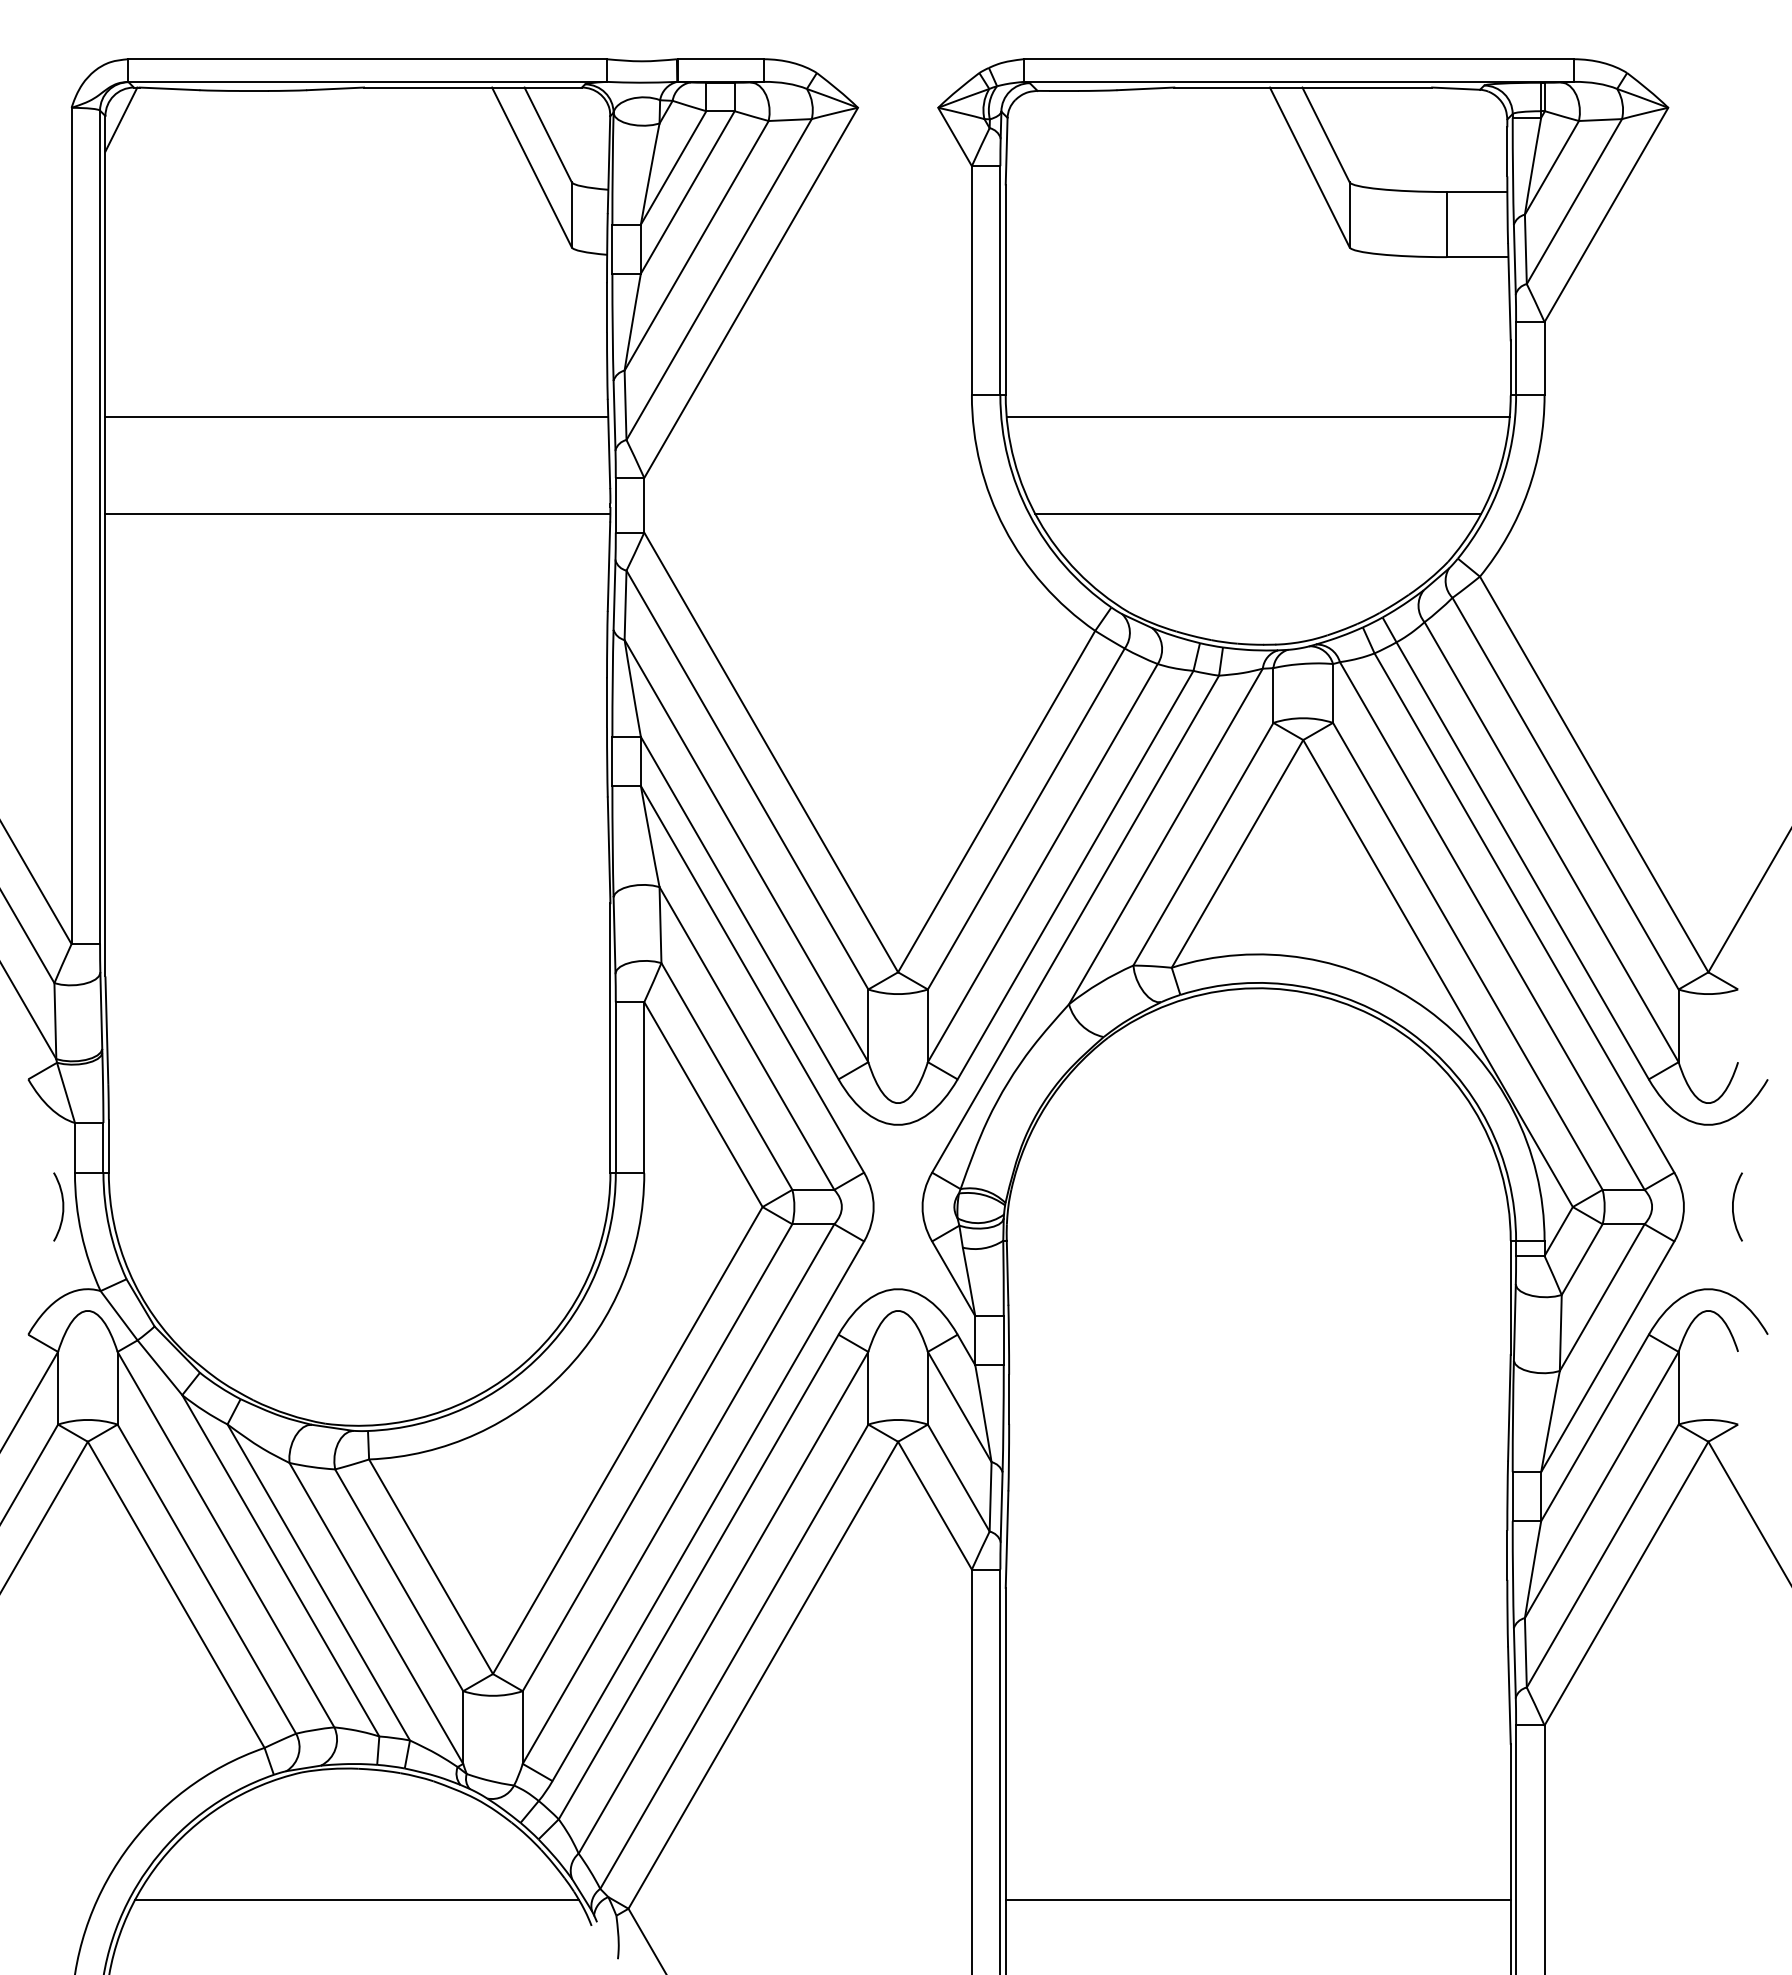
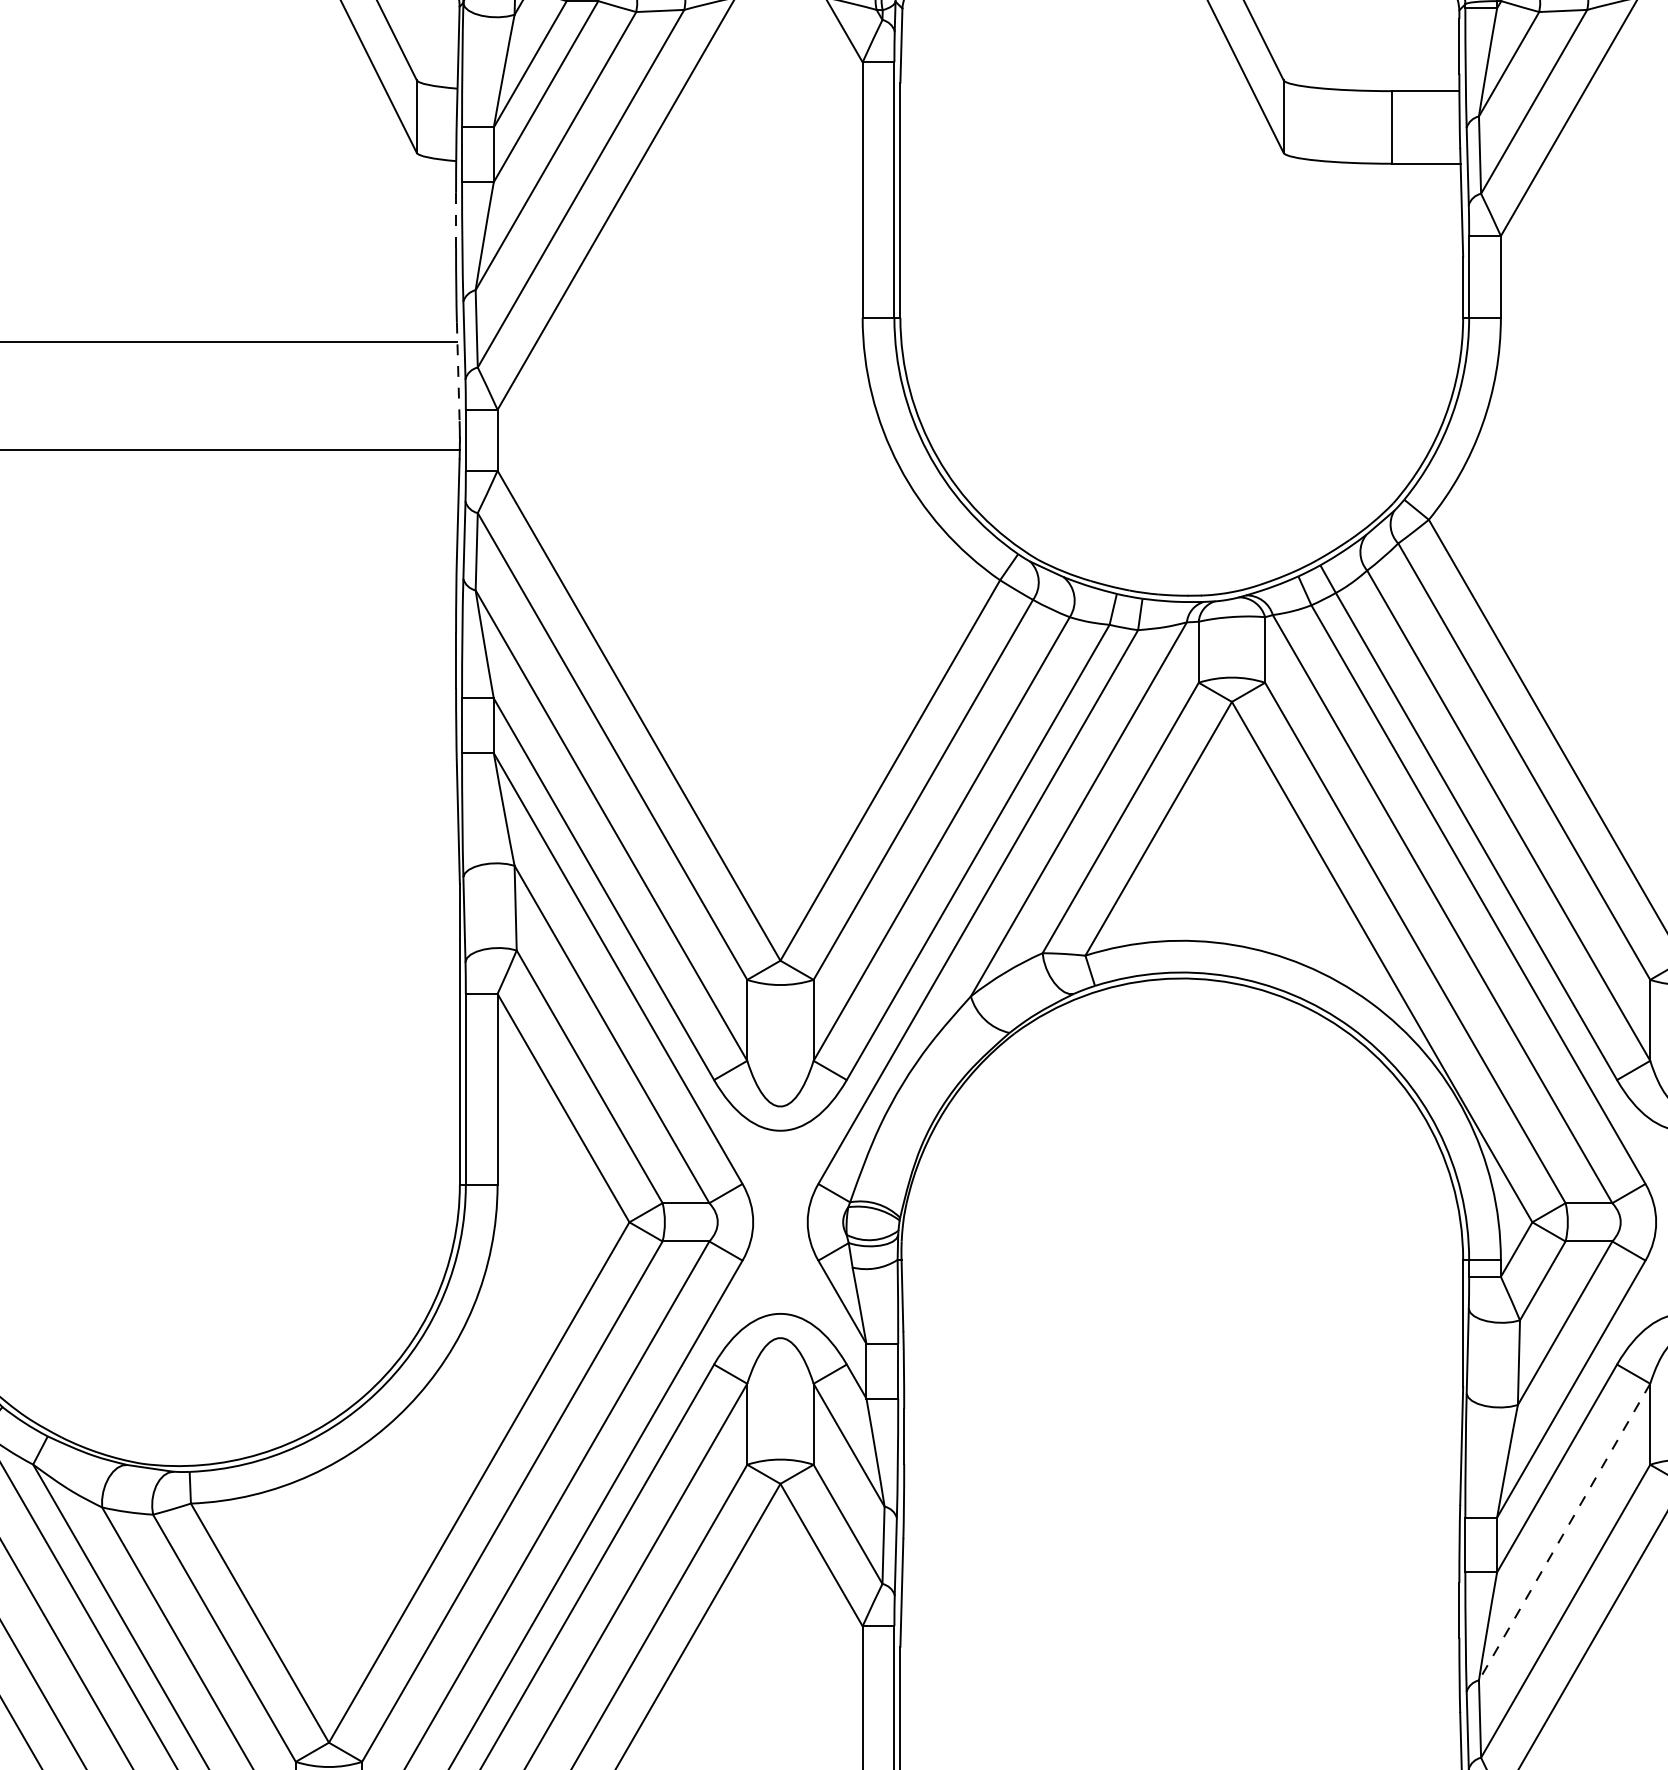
line: (607, 307) -> (456, 219), solid -> dashed
line: (1257, 417) -> (1180, 342), removed
line: (609, 444) -> (458, 372), solid -> dashed
line: (1258, 513) -> (1182, 449), removed
line: (1601, 1485) -> (1564, 1532), solid -> dashed

